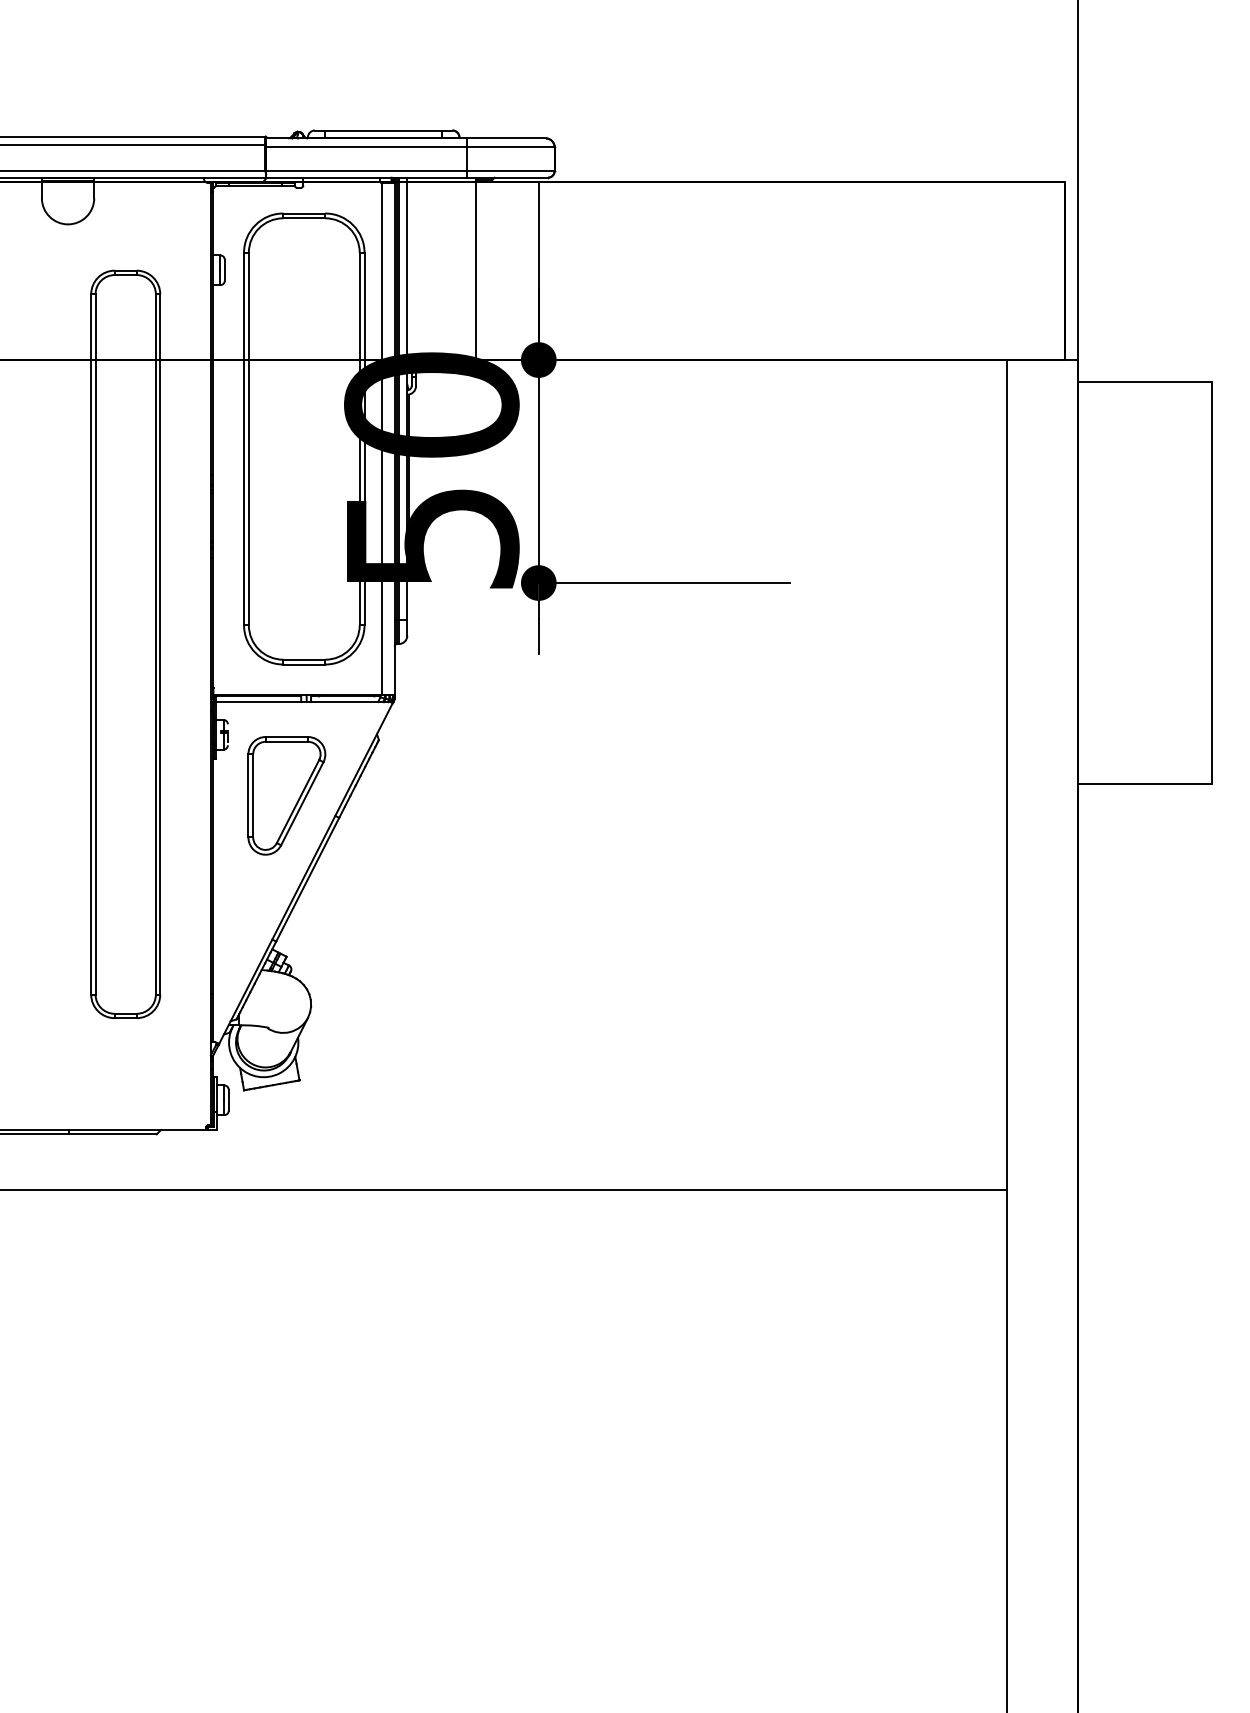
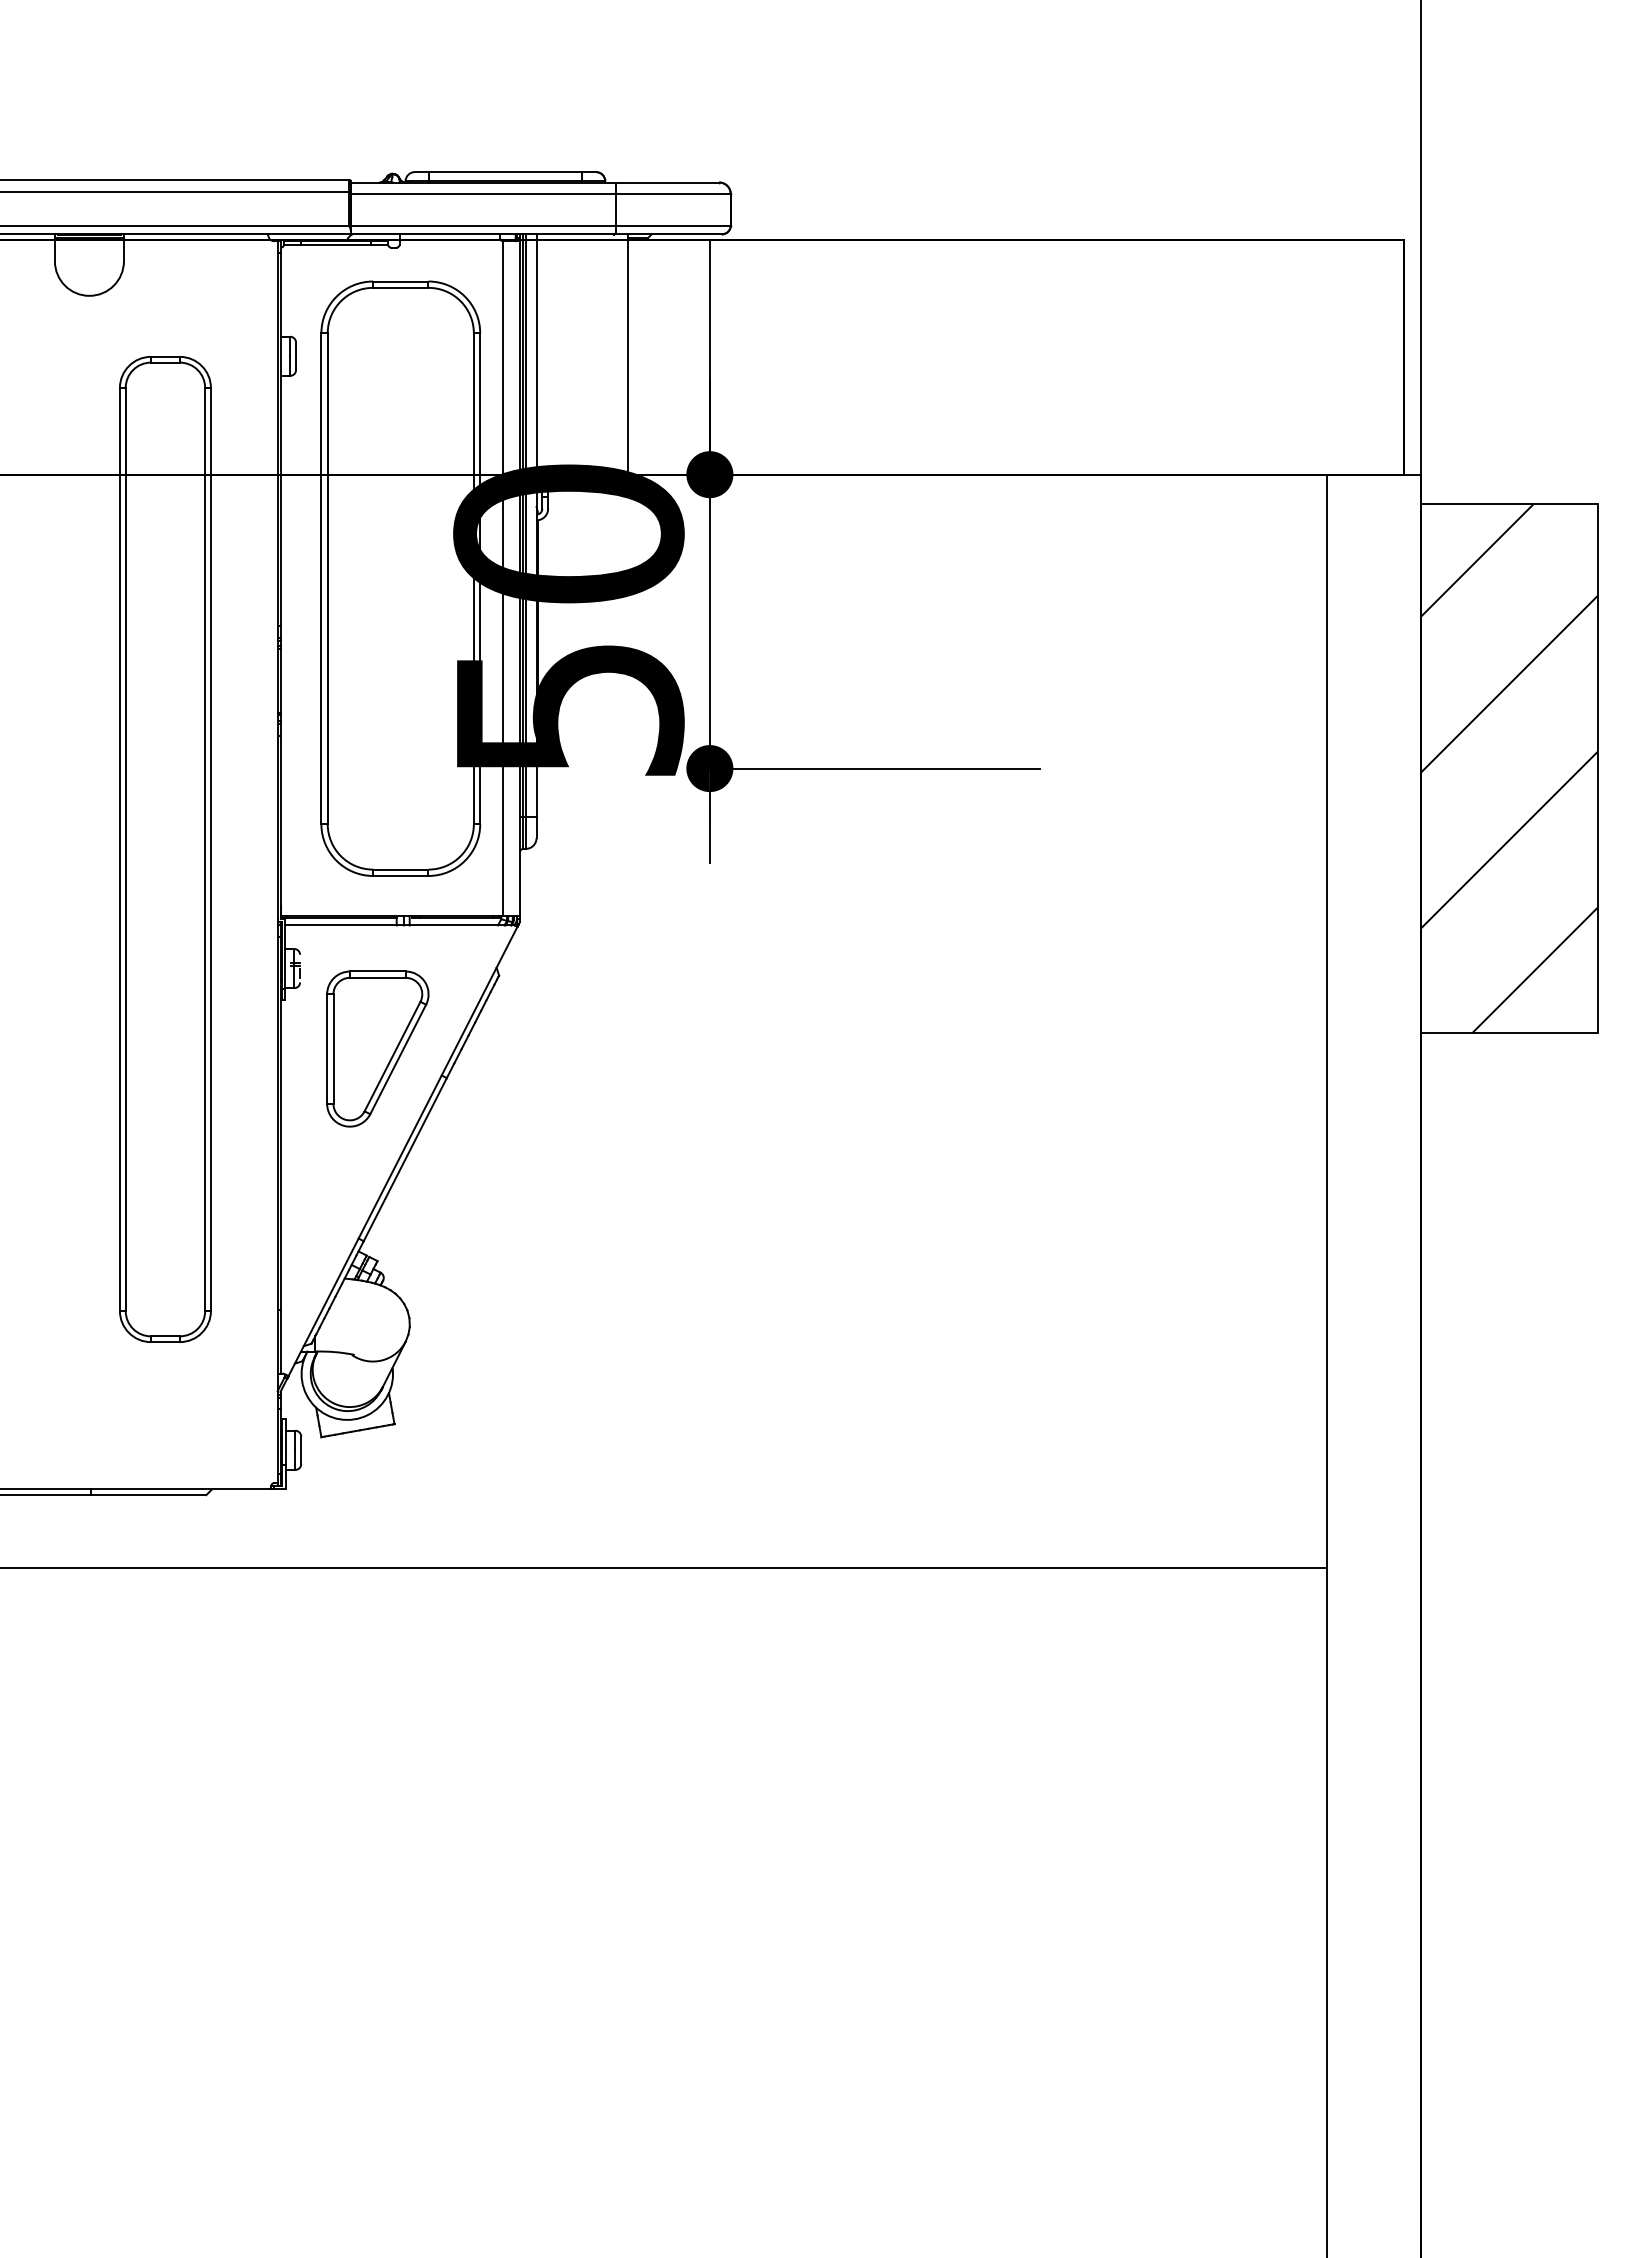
hatch: (1145, 582) -> (1509, 768), added

